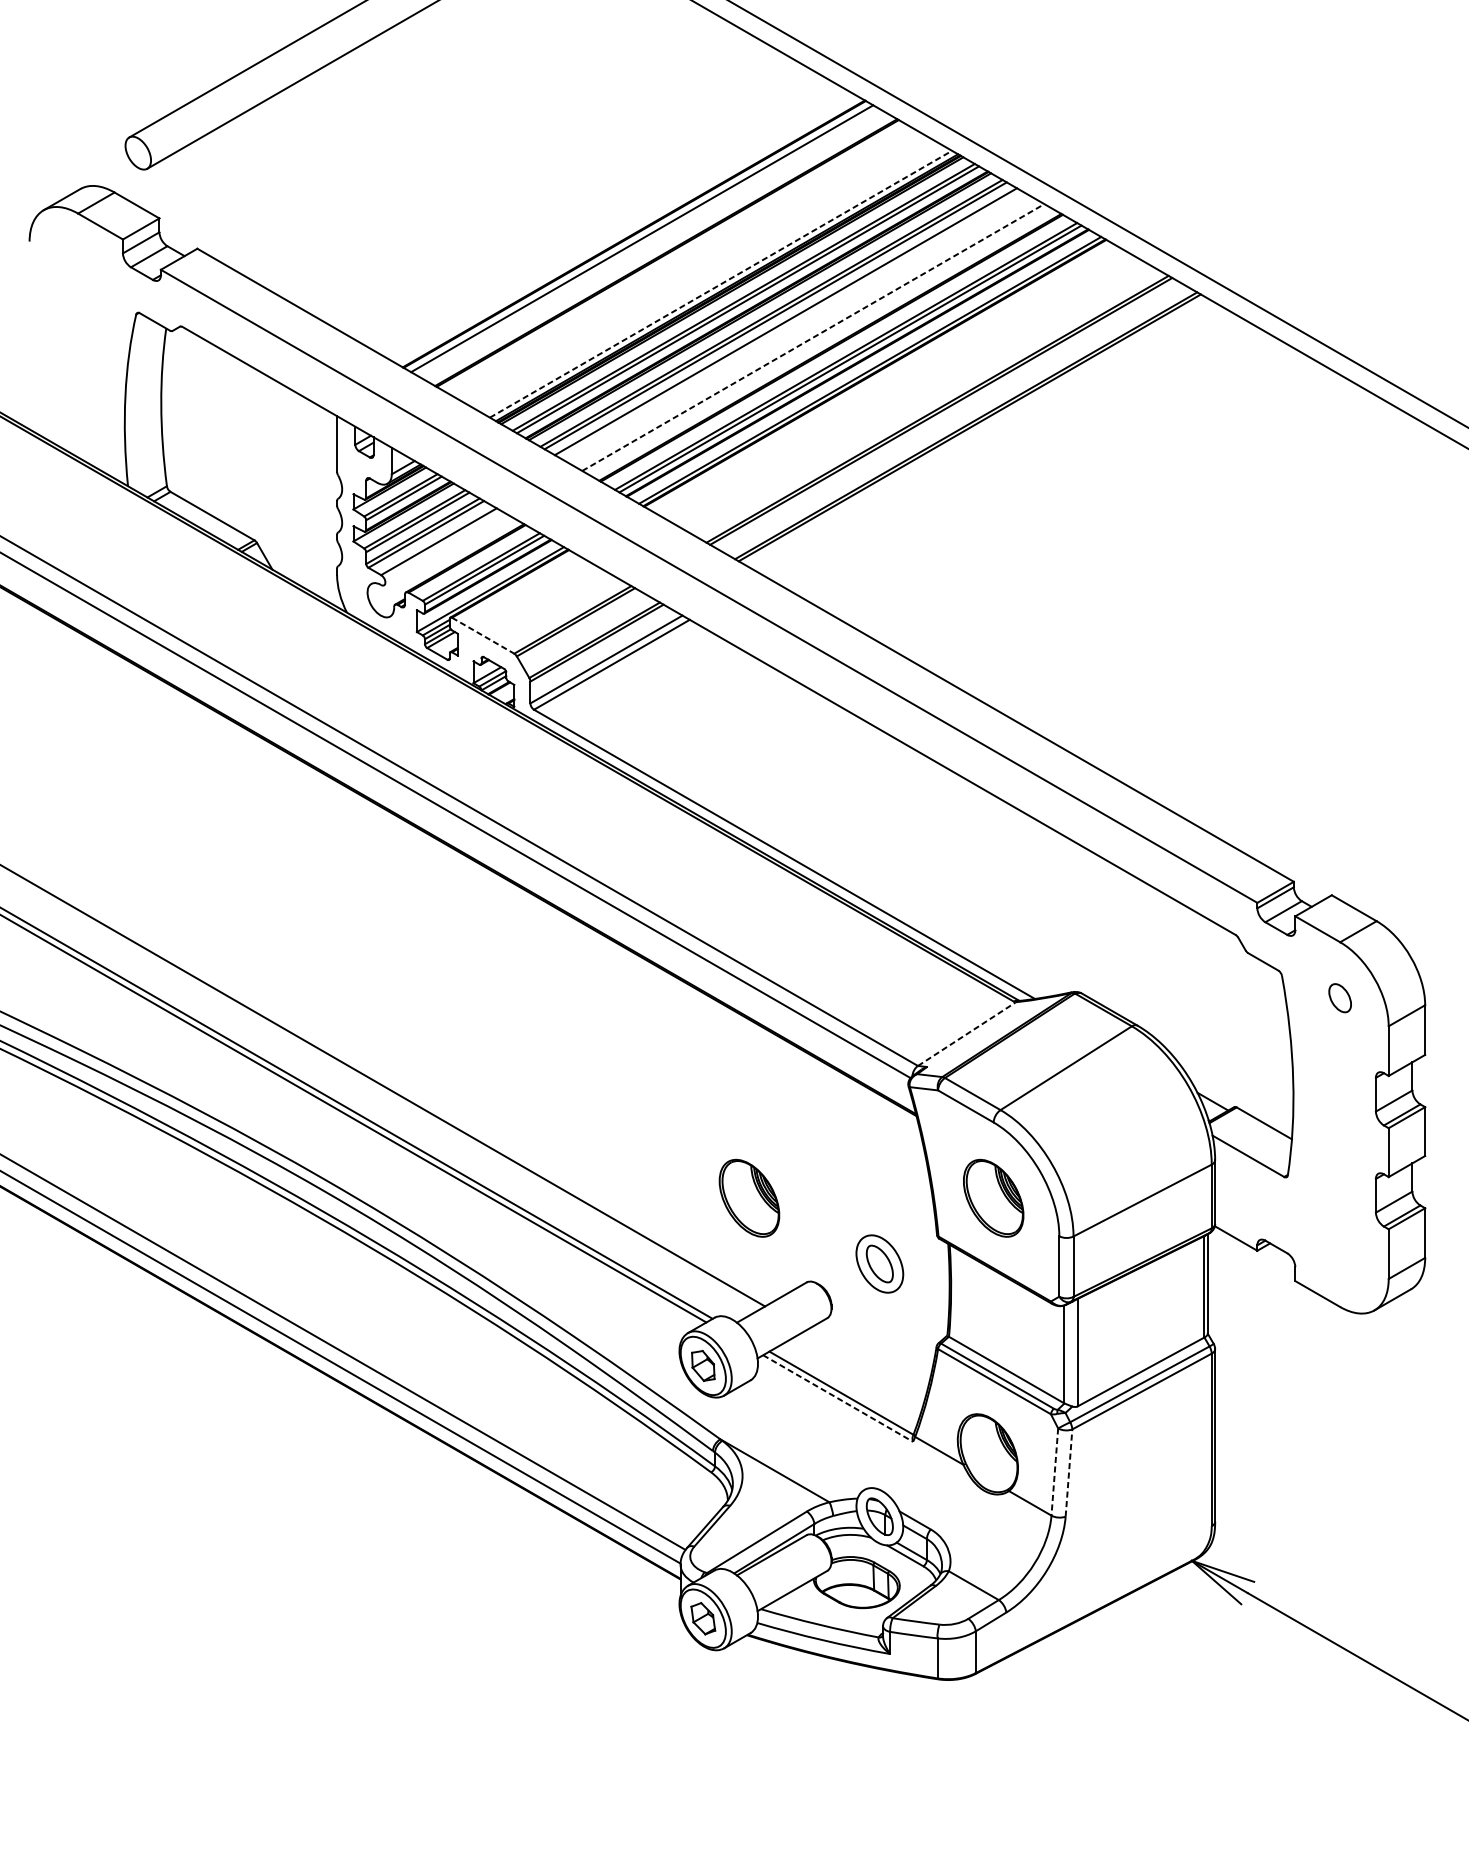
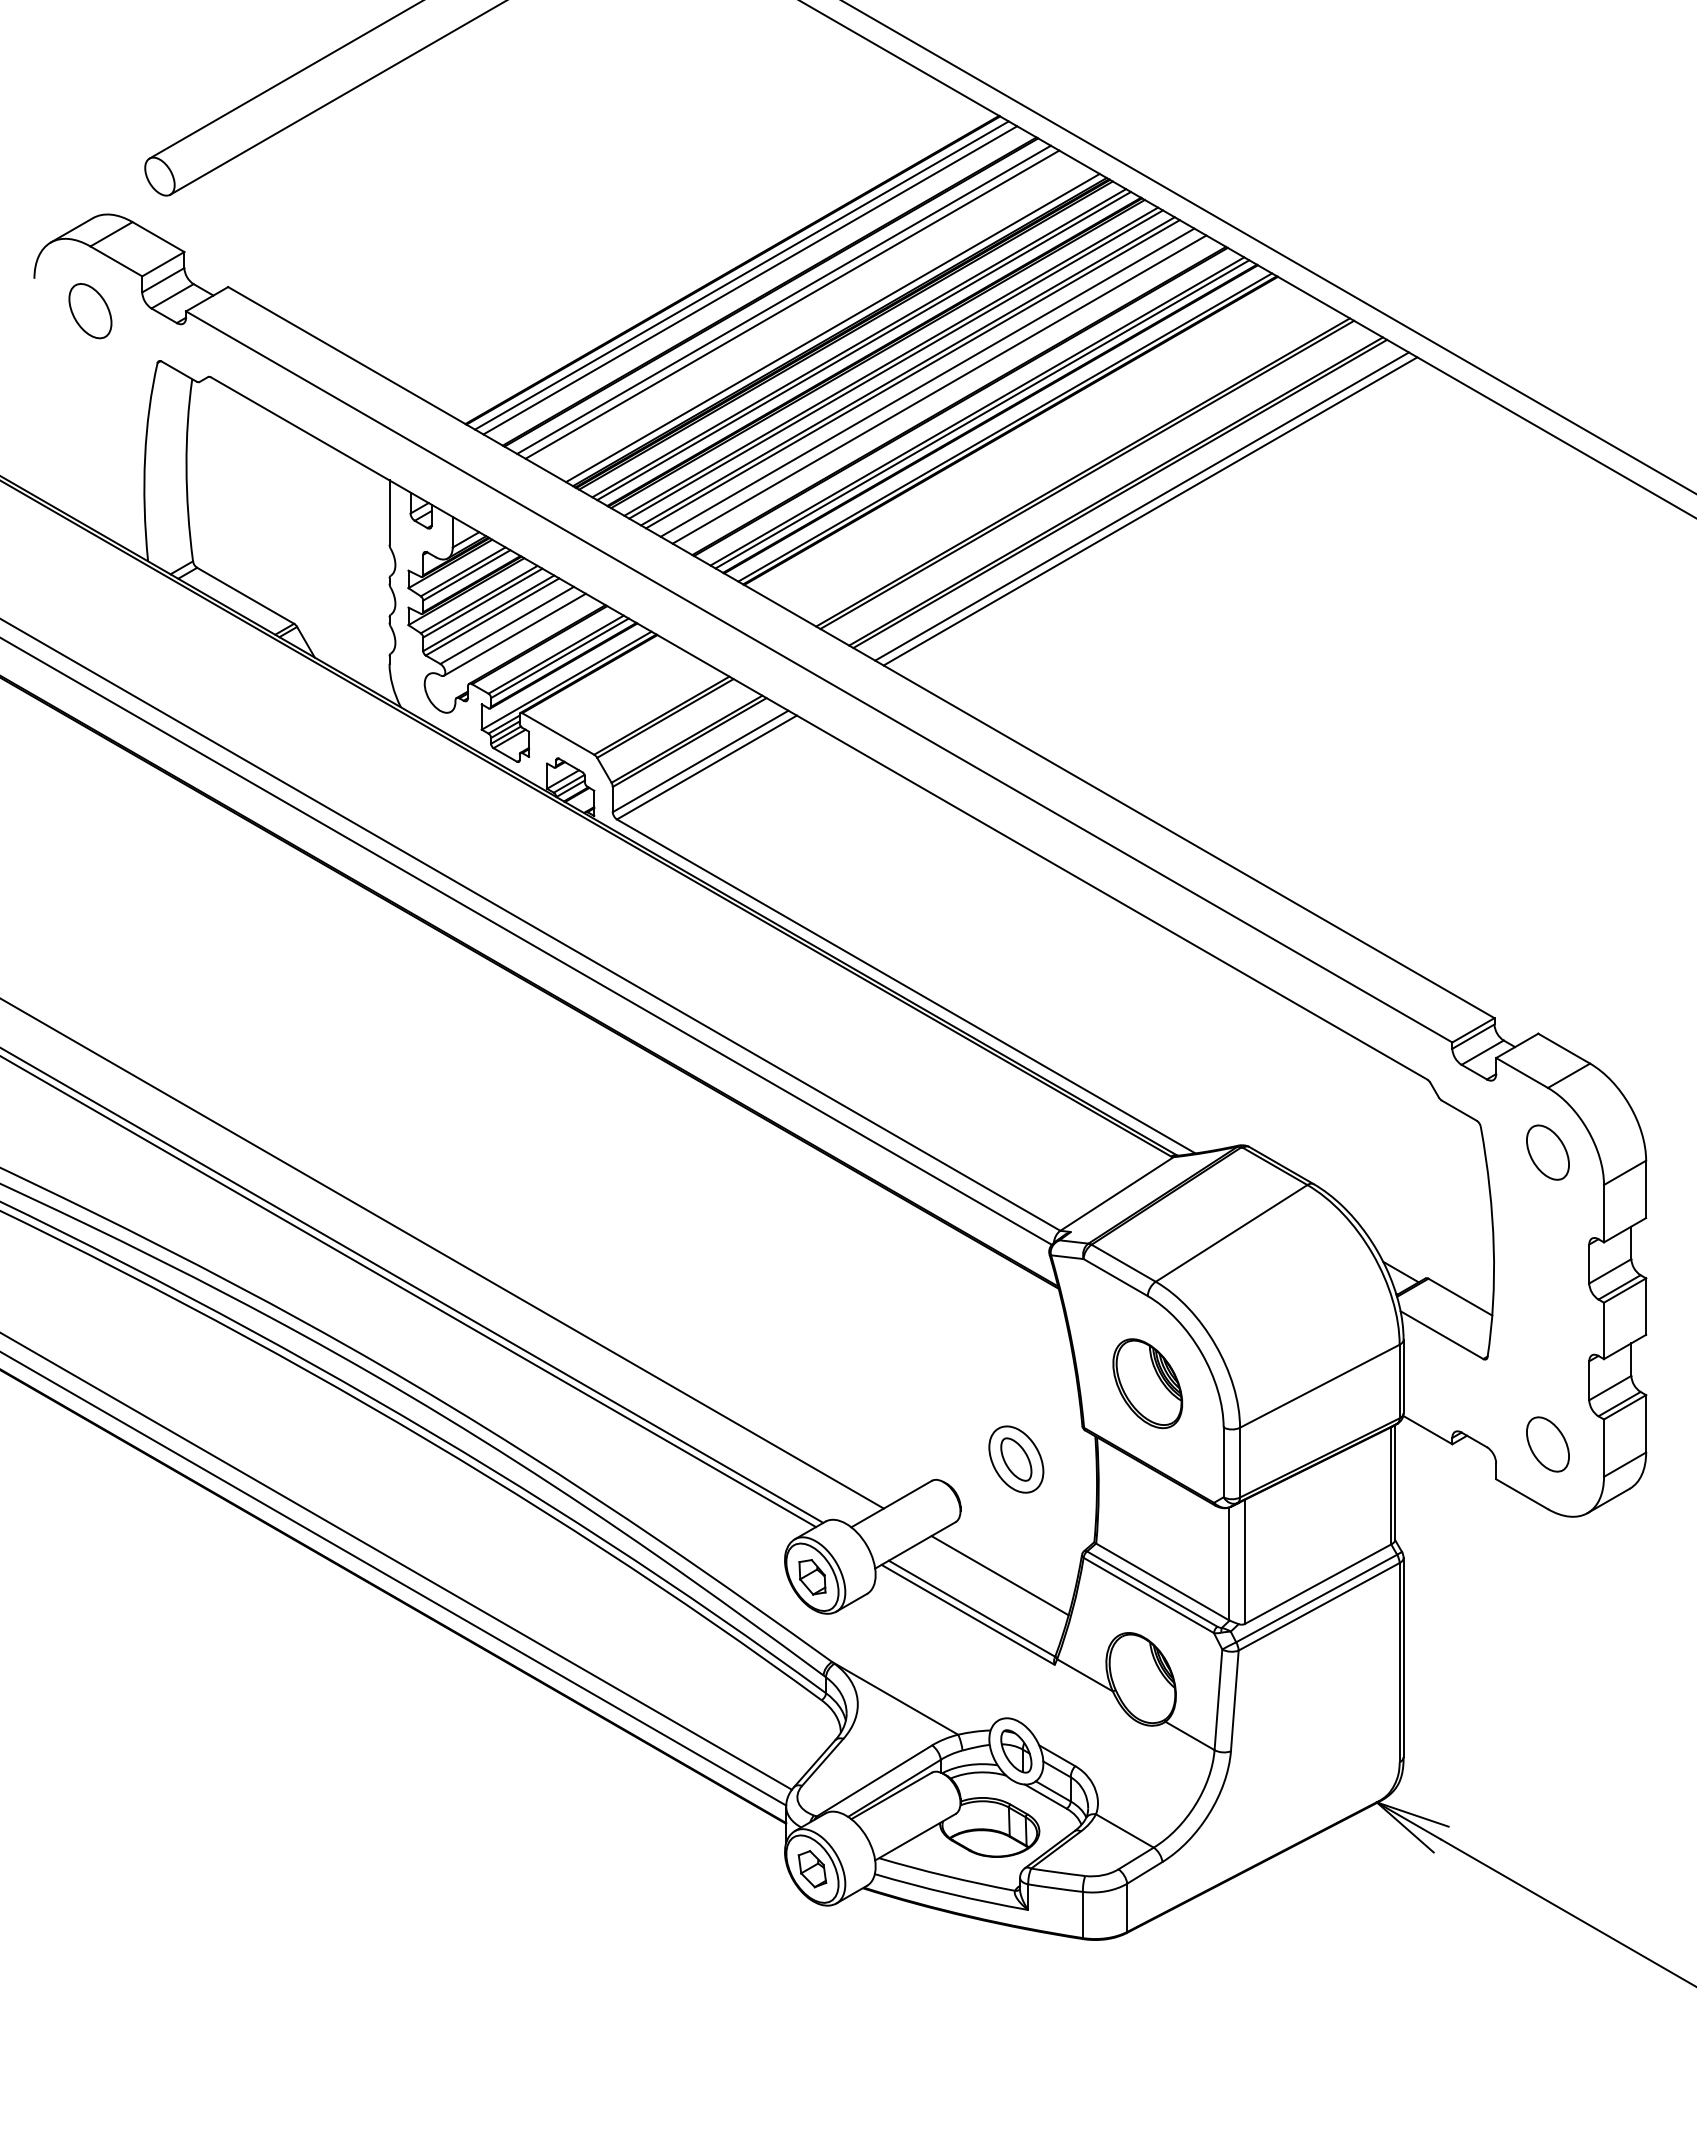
line: (649, 243) -> (750, 280), added
line: (678, 259) -> (783, 299), added
line: (686, 263) -> (792, 304), added
part: (78, 269) -> (90, 311), added
line: (721, 283) -> (833, 327), dashed -> solid
line: (789, 324) -> (912, 374), added
line: (802, 331) -> (927, 382), added
line: (813, 337) -> (939, 389), dashed -> solid
line: (988, 438) -> (1141, 506), added
line: (996, 443) -> (1150, 511), added
line: (445, 549) -> (514, 634), added
line: (483, 635) -> (558, 733), dashed -> solid
part: (1339, 998) -> (1547, 1152), size x1.67
line: (967, 1033) -> (1117, 1193), dashed -> solid
part: (749, 1198) -> (865, 1383), removed
part: (1339, 1250) -> (1547, 1444), added
line: (865, 1364) -> (999, 1575), added
line: (838, 1398) -> (968, 1614), dashed -> solid
line: (1054, 1472) -> (1218, 1700), dashed -> solid
line: (1068, 1472) -> (1234, 1700), dashed -> solid

